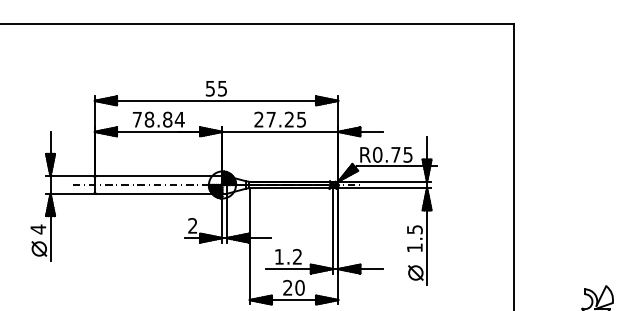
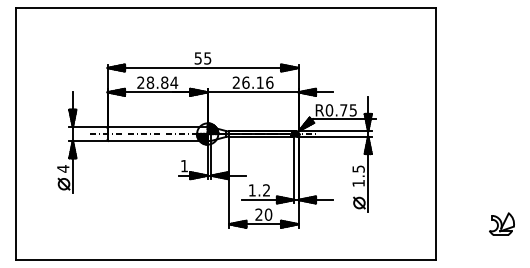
text: (136, 119) -> (140, 82), 78.84 -> 28.84
text: (285, 119) -> (257, 82), 27.25 -> 26.16
text: (191, 225) -> (183, 165), 2 -> 1

